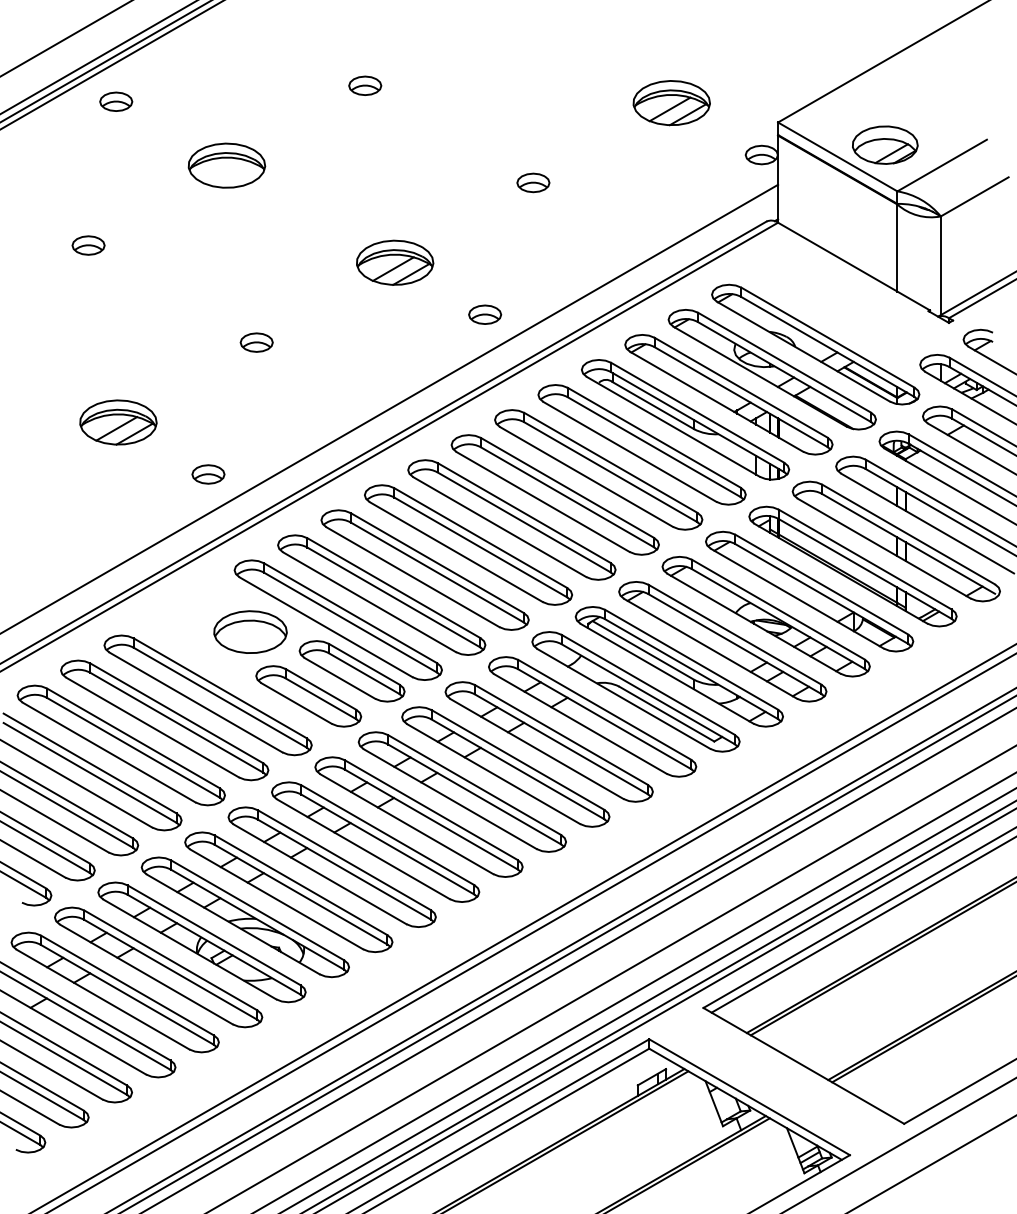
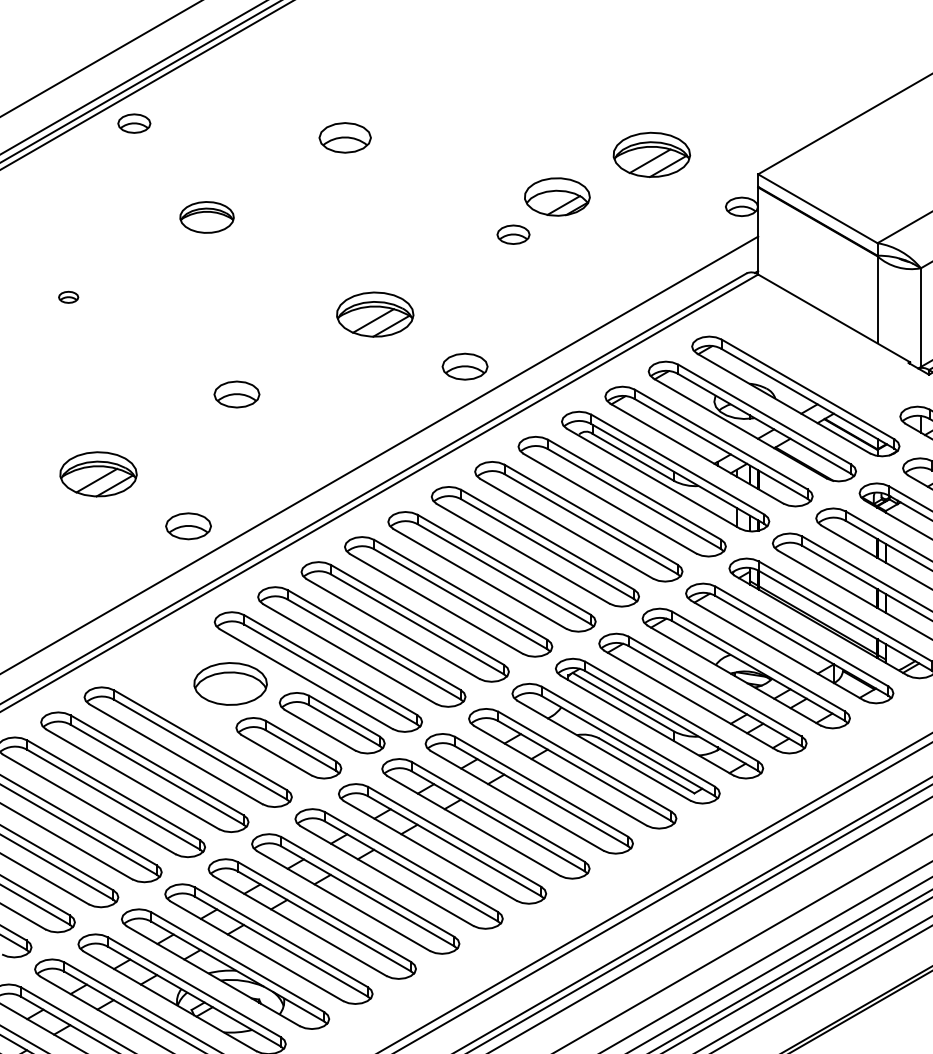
part: (365, 85) -> (345, 137), size x1.6
part: (116, 101) -> (134, 123), moved
part: (885, 144) -> (557, 196), moved
part: (226, 165) -> (206, 217), size x0.7
part: (88, 245) -> (68, 297), size x0.6
part: (485, 314) -> (465, 366), size x1.4
part: (256, 342) -> (236, 394), size x1.4
part: (208, 474) -> (188, 526), size x1.4

